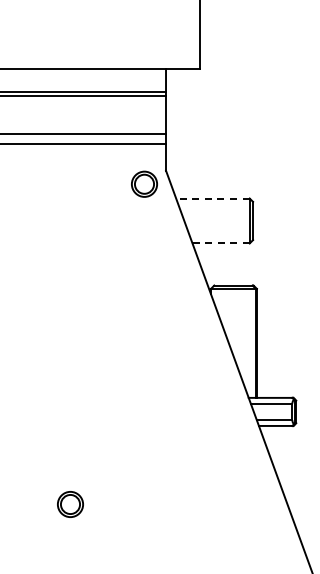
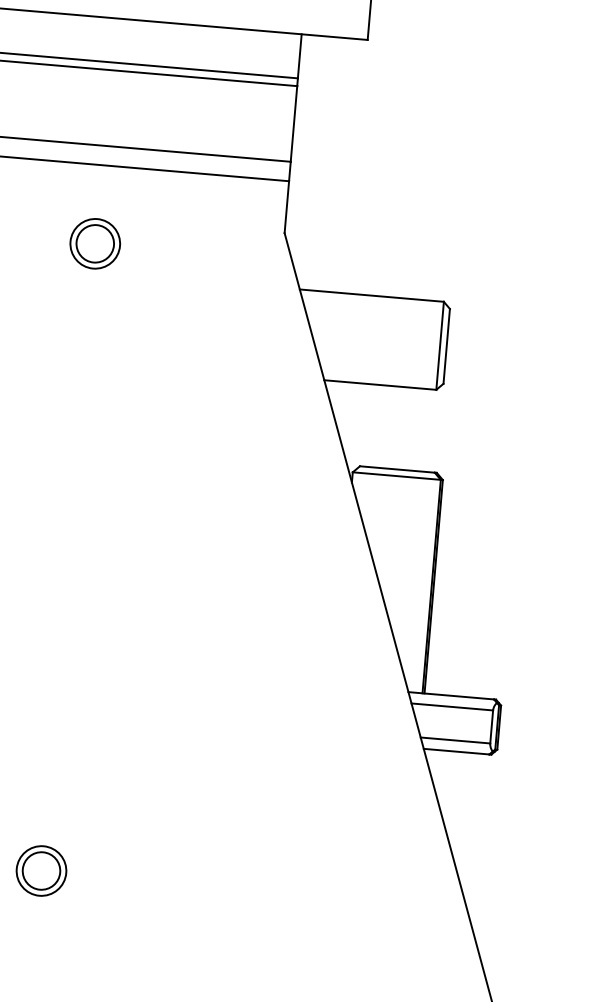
part: (144, 183) -> (95, 242), moved
line: (212, 198) -> (371, 295), dashed -> solid
line: (221, 243) -> (381, 385), dashed -> solid

